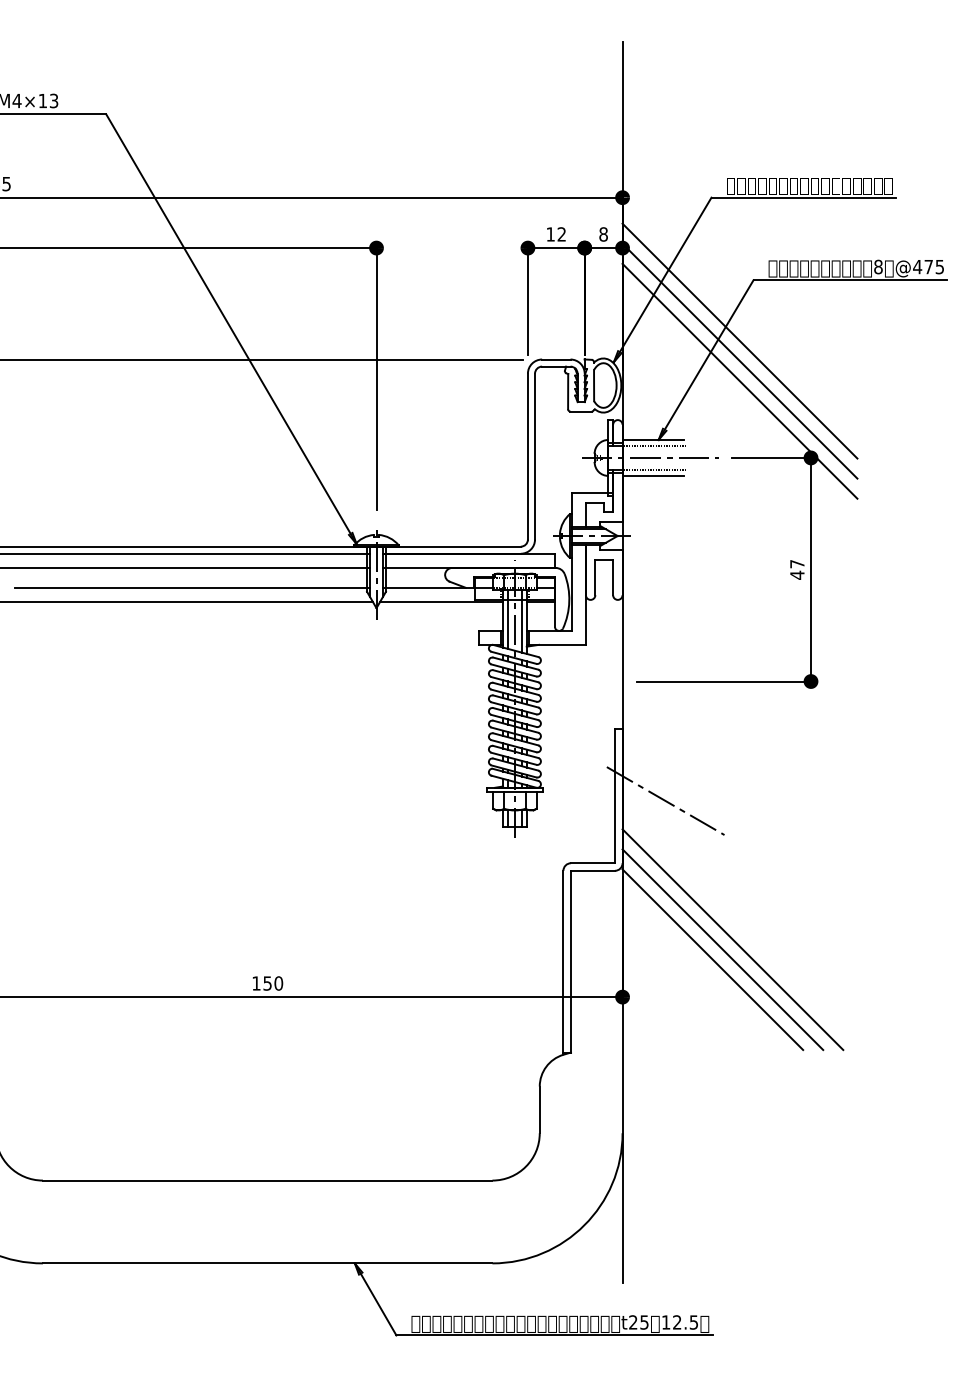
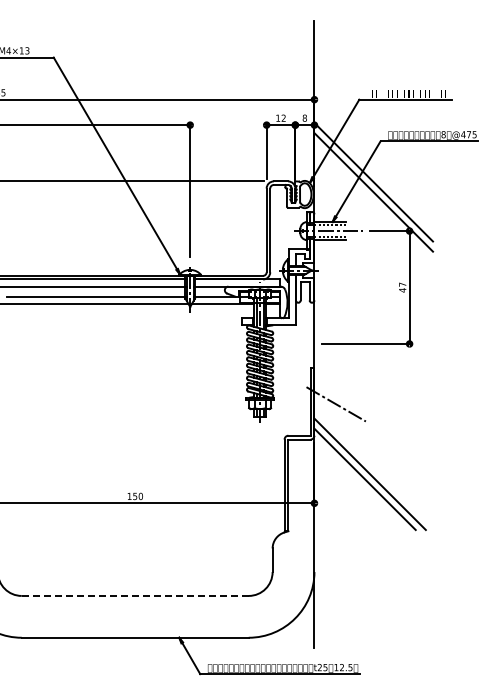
line: (739, 339) -> (373, 171), removed
line: (711, 959) -> (359, 484), removed
line: (266, 1179) -> (134, 595), solid -> dashed

